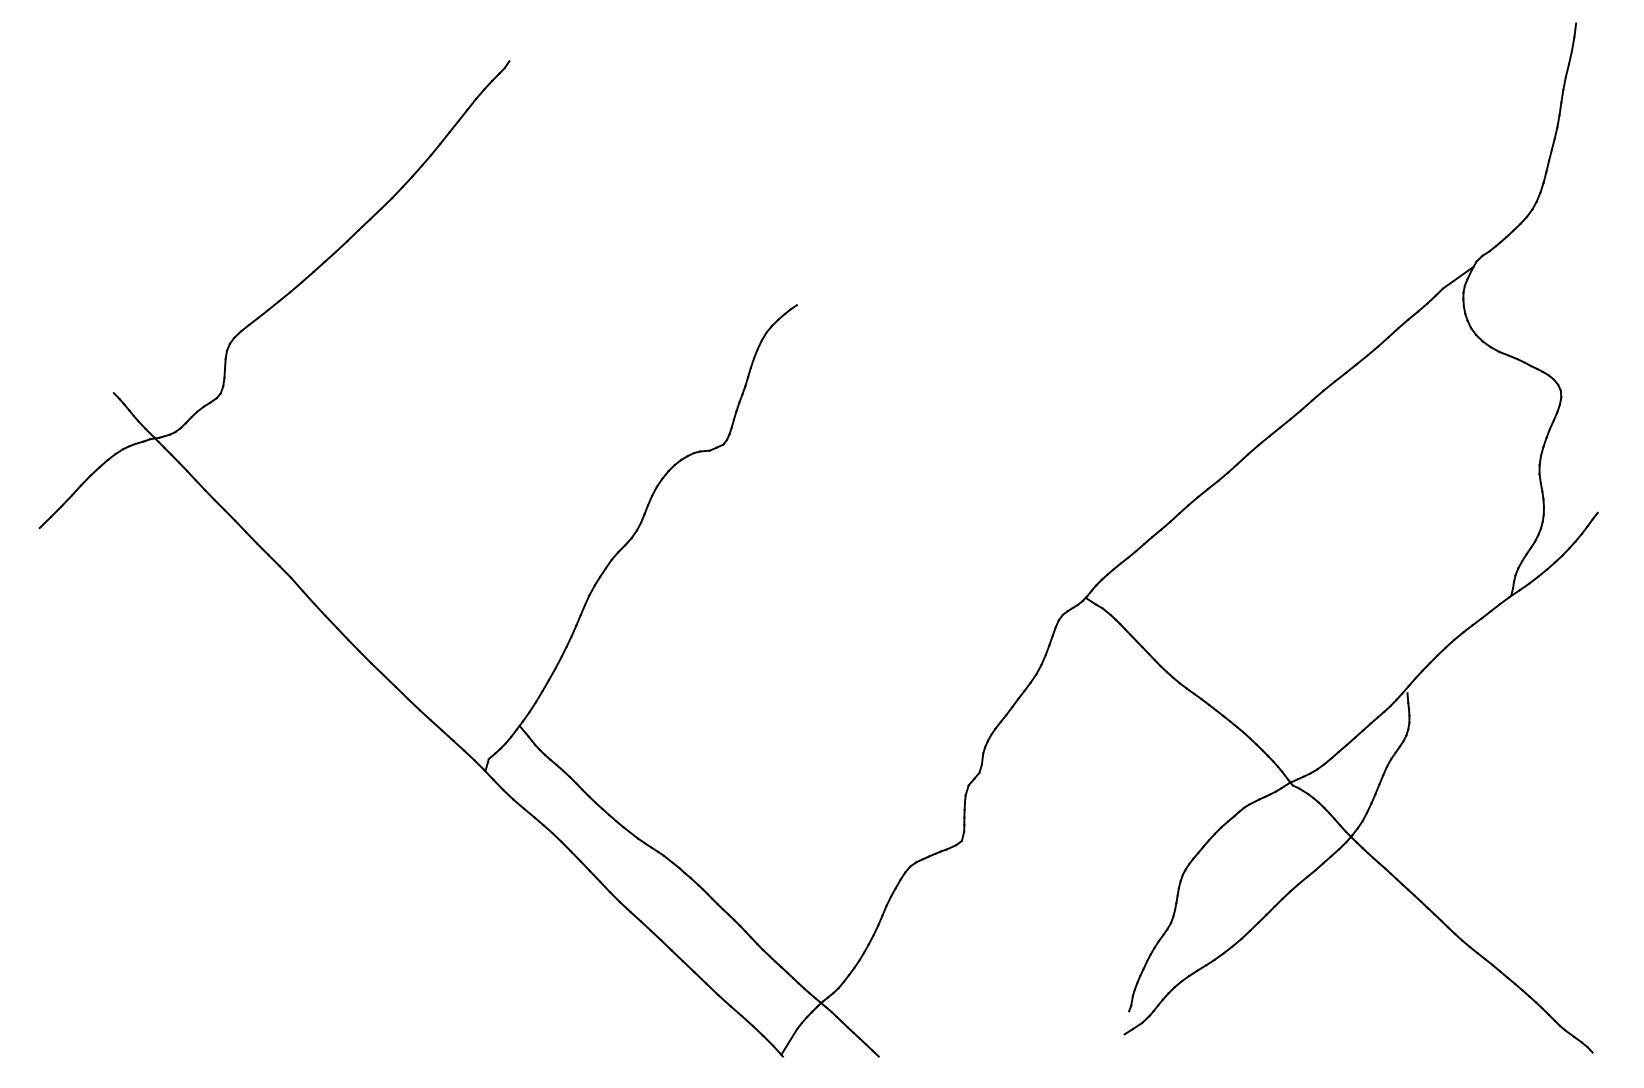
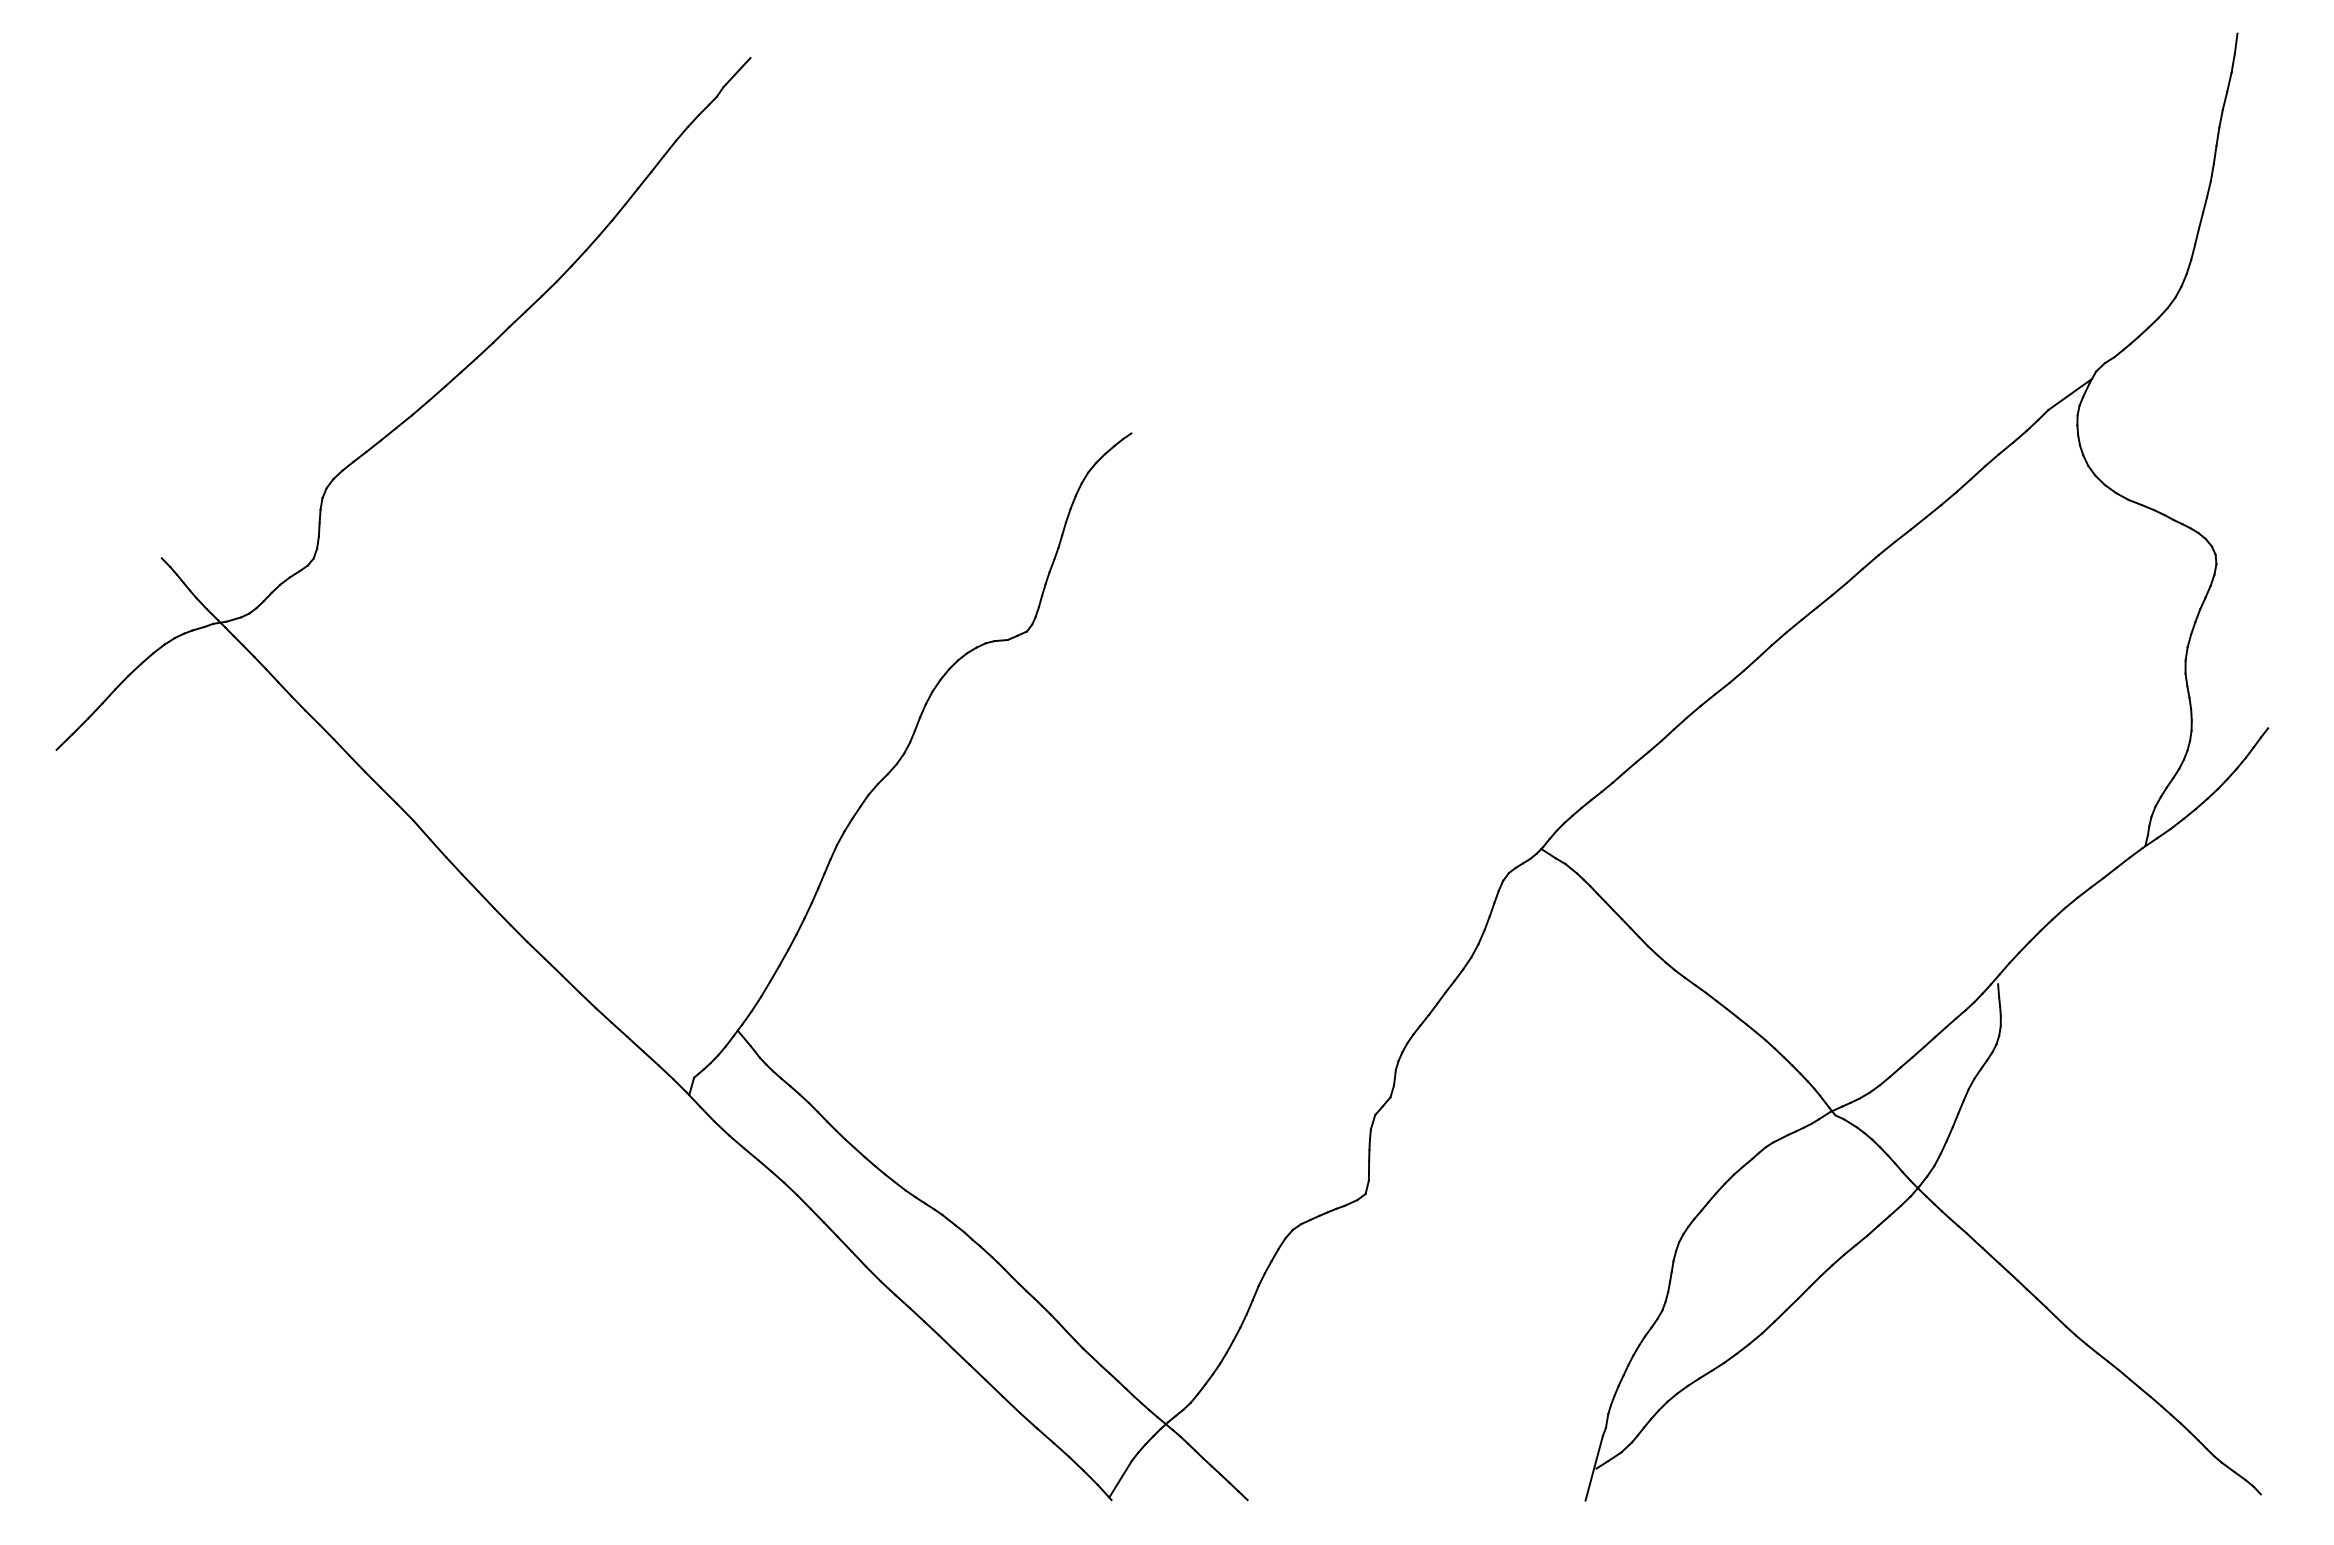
line: (518, 50) -> (736, 72), added
line: (1122, 1033) -> (1593, 1467), added

